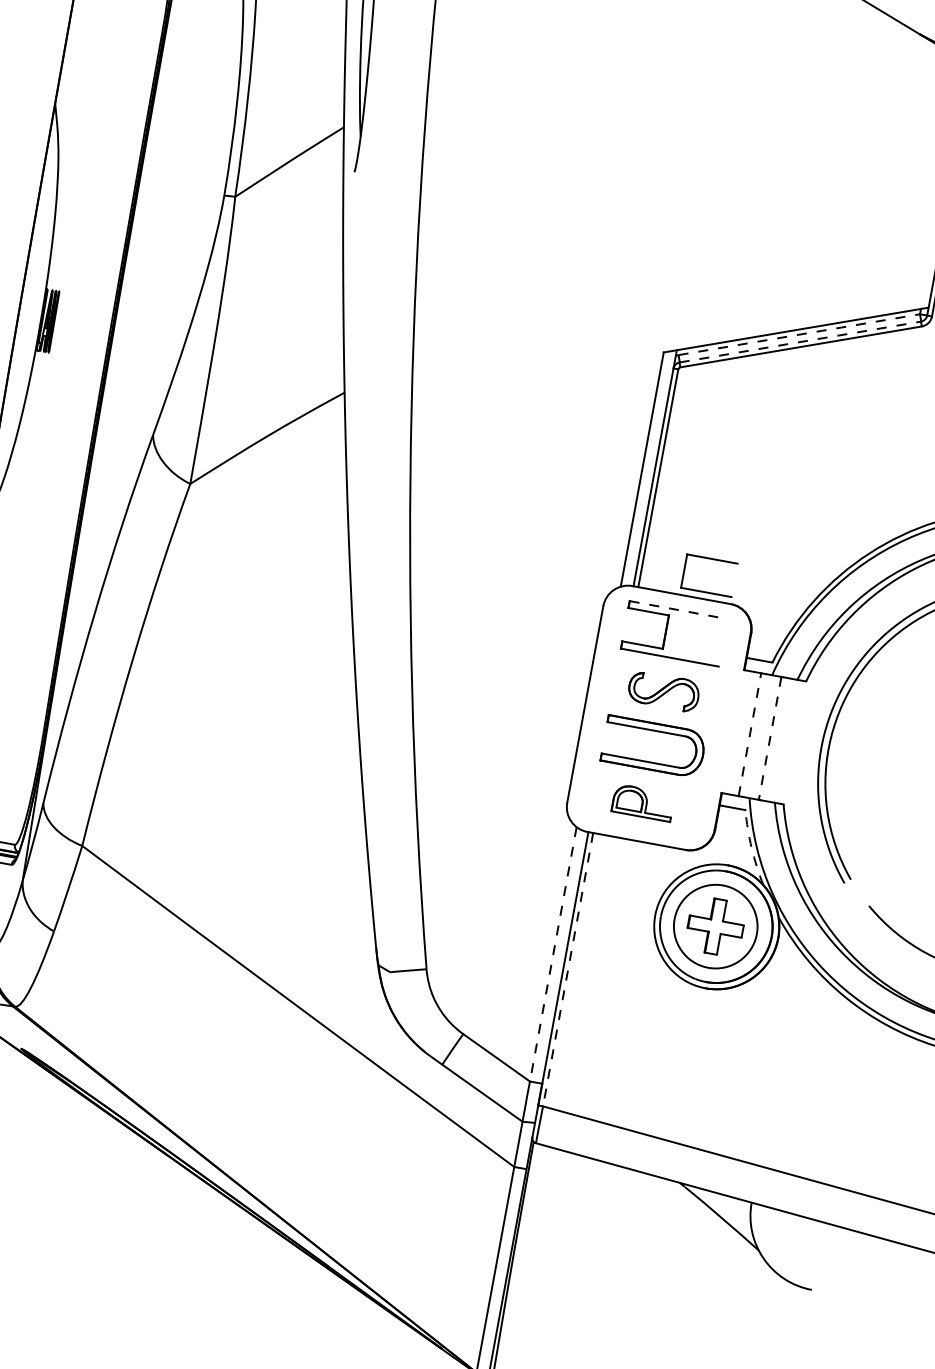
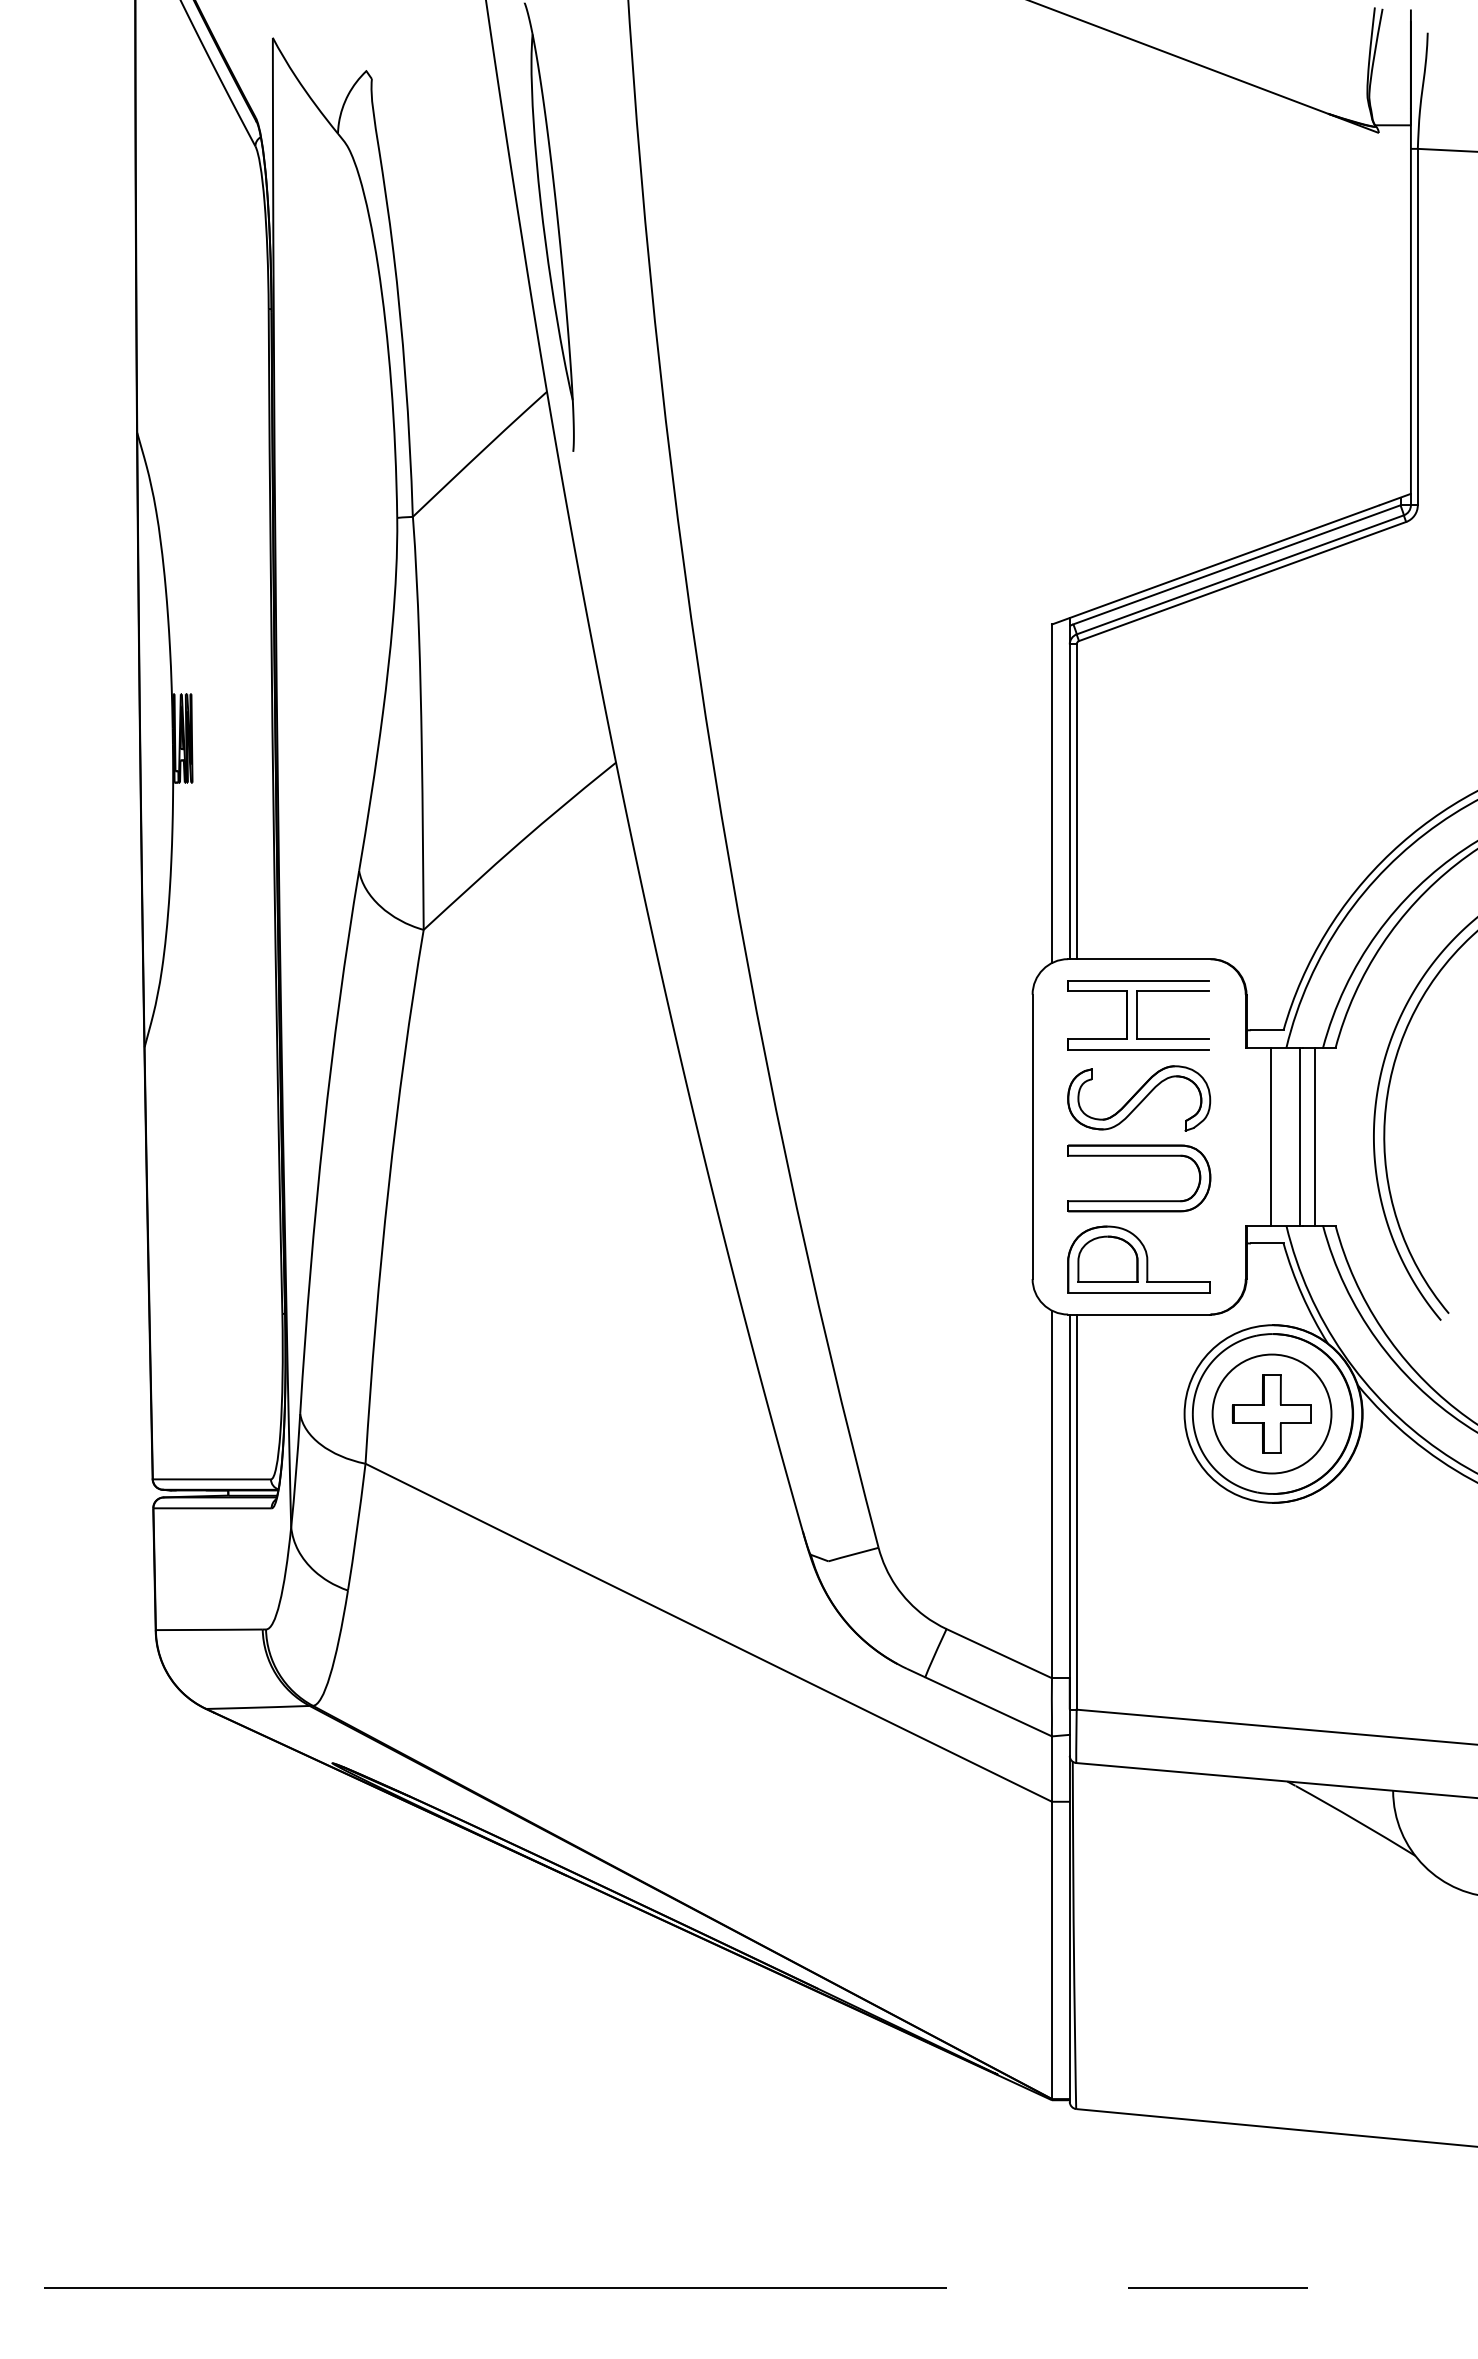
line: (799, 334) -> (1237, 564), dashed -> solid
line: (800, 341) -> (1240, 574), dashed -> solid
part: (711, 559) -> (1172, 991), moved
line: (678, 609) -> (1138, 980), dashed -> solid
part: (664, 691) -> (1139, 1098), size x1.43
line: (749, 734) -> (1270, 1136), dashed -> solid
line: (769, 738) -> (1299, 1136), dashed -> solid
line: (781, 740) -> (1315, 1136), added
part: (642, 802) -> (1138, 1259), size x1.67
arc: (751, 848) -> (1302, 1295), dashed -> solid
line: (553, 954) -> (1052, 1494), dashed -> solid
line: (567, 969) -> (1076, 1512), dashed -> solid

